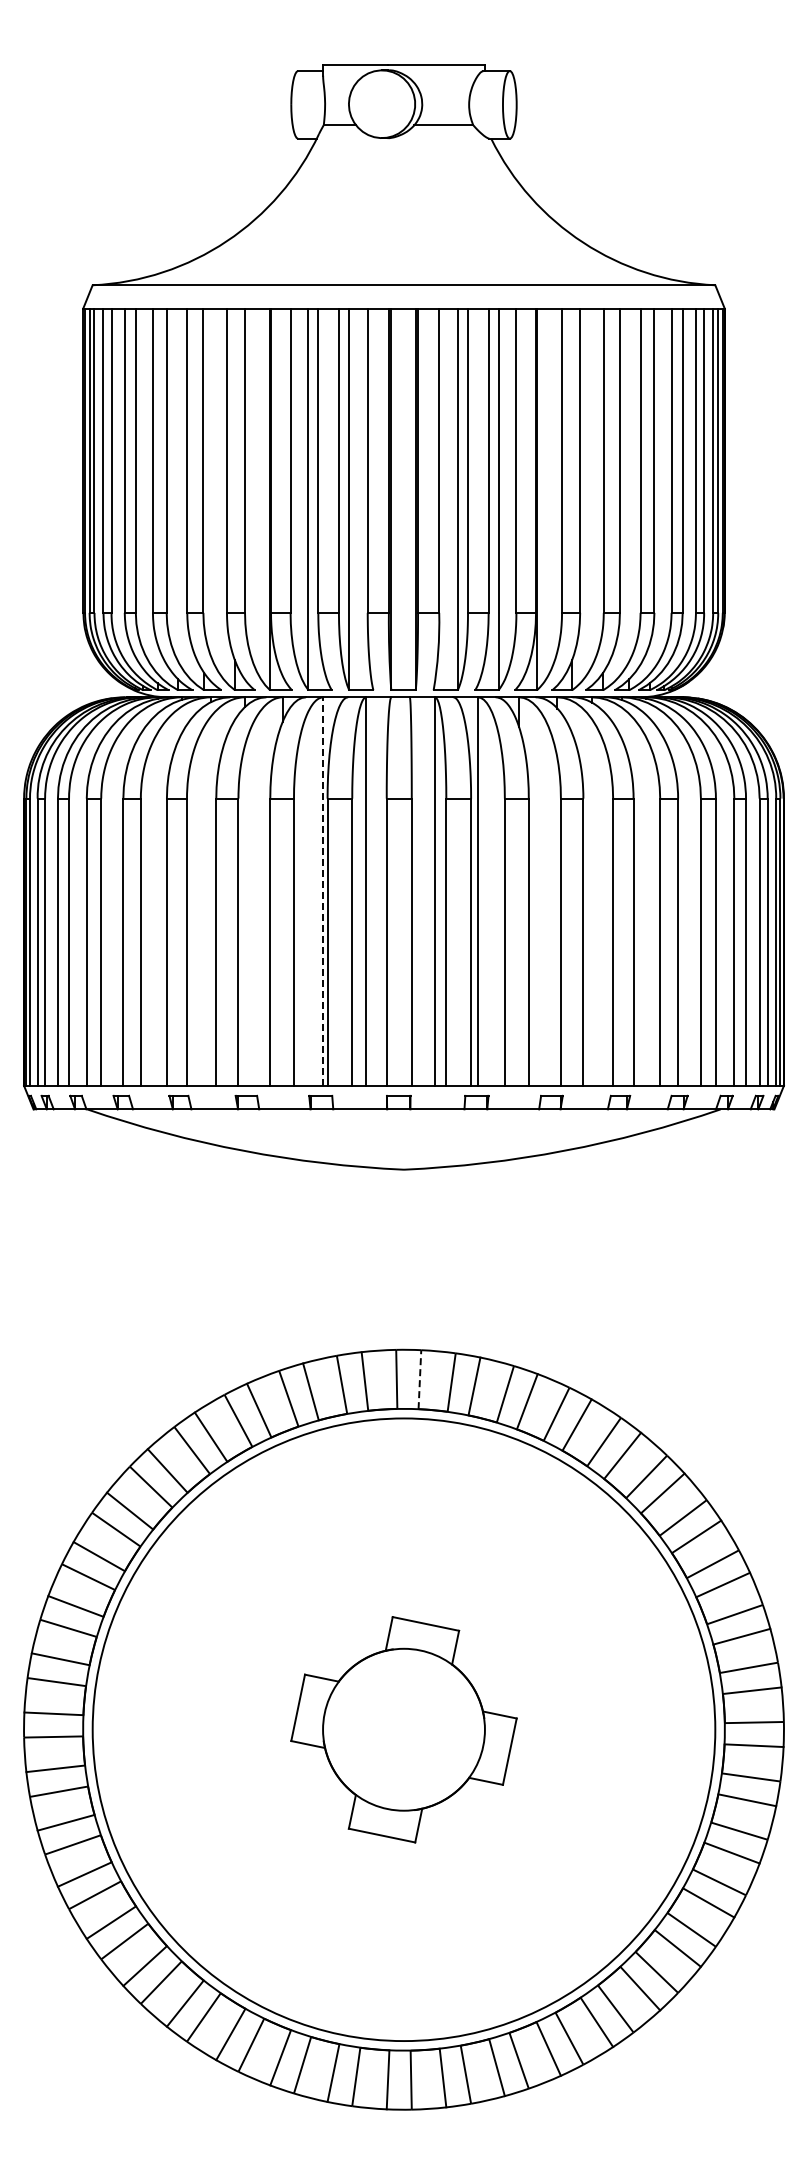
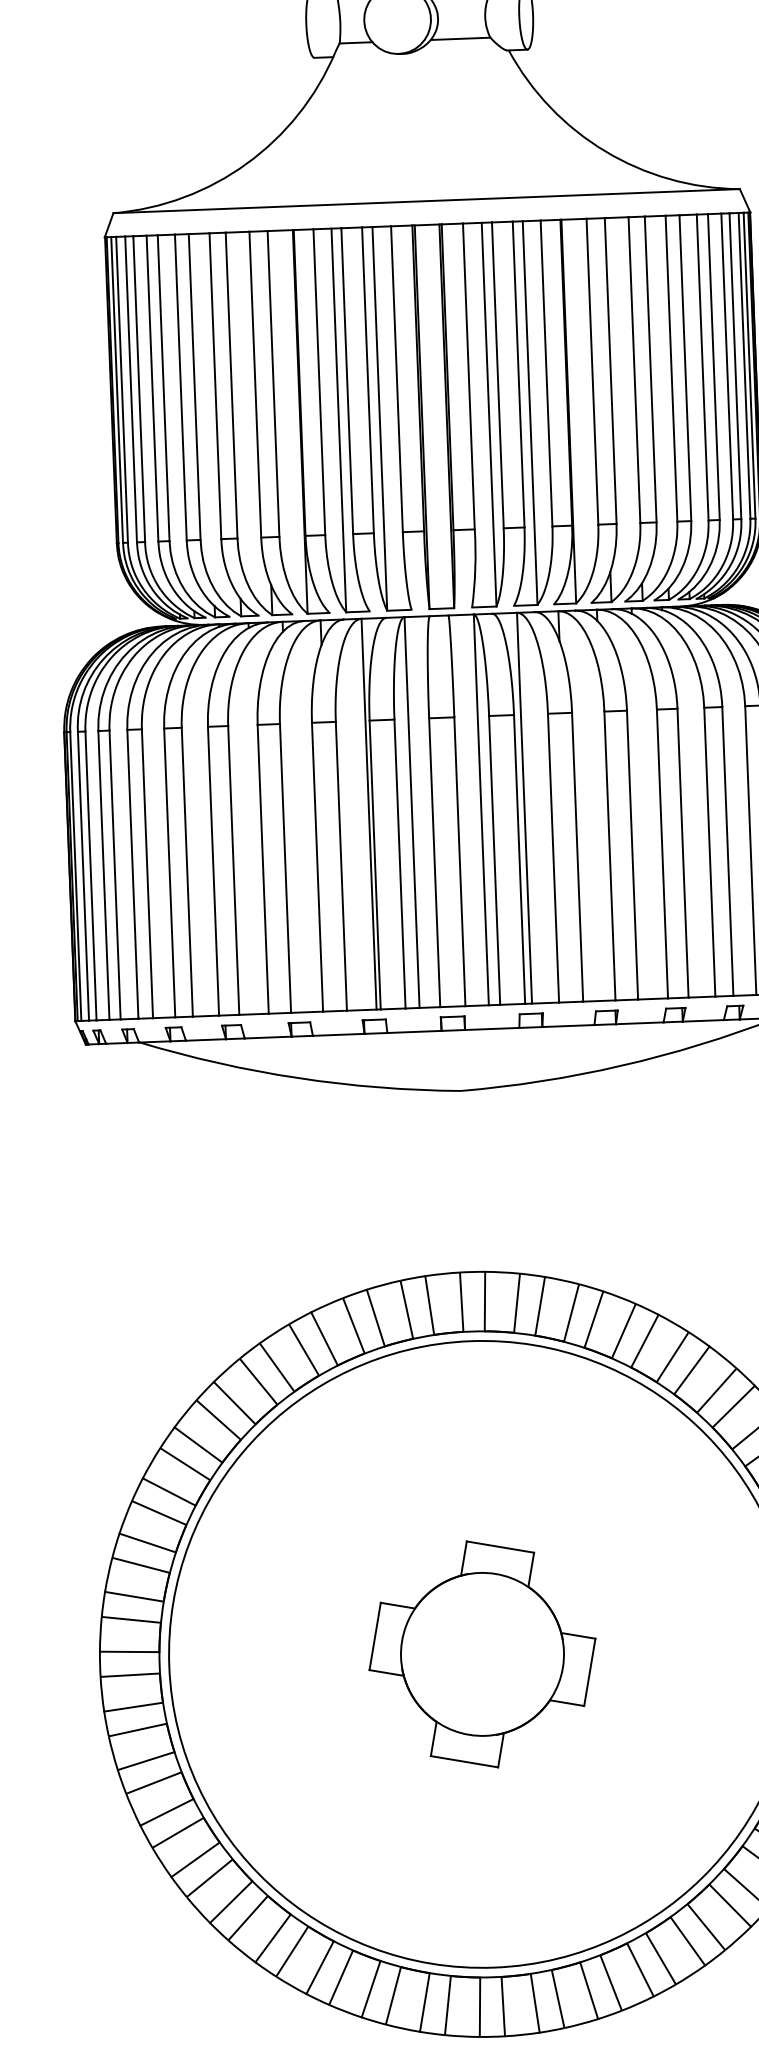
line: (323, 891) -> (369, 814), dashed -> solid
line: (419, 1379) -> (484, 1301), dashed -> solid

